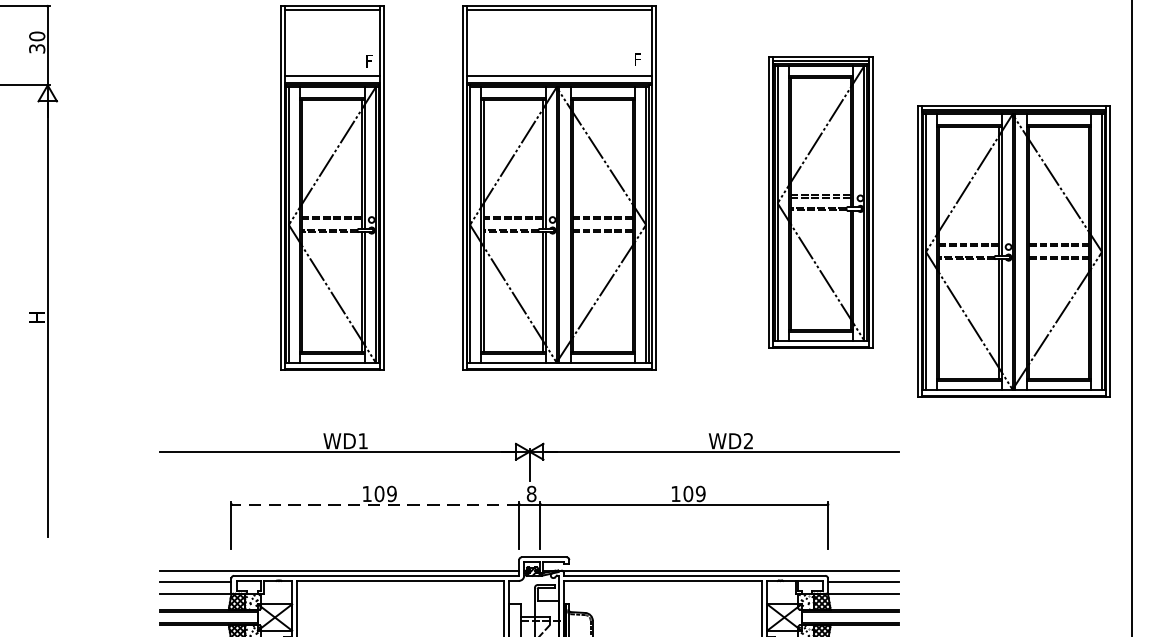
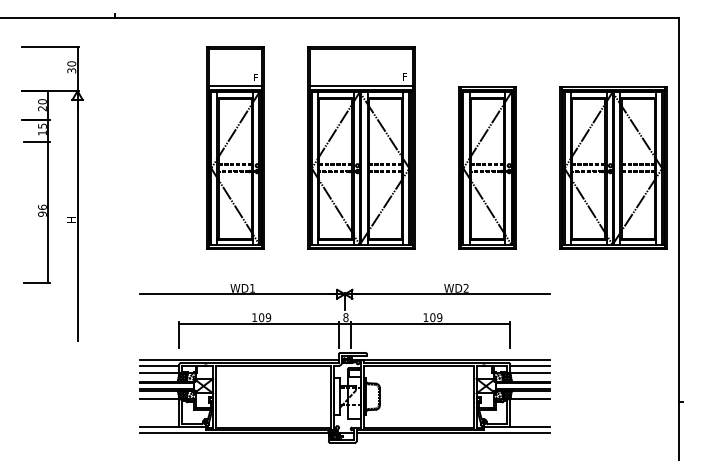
part: (821, 201) -> (487, 167), moved
part: (1014, 250) -> (613, 167), moved
line: (375, 504) -> (259, 323), dashed -> solid

